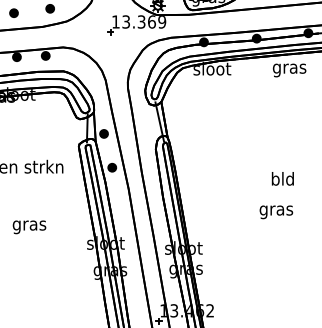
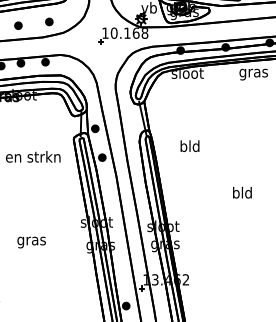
text: (144, 21) -> (129, 32), 13.369 -> 10.168
text: (282, 178) -> (189, 145), moved
text: (276, 209) -> (242, 193), gras -> bld
text: (29, 227) -> (31, 242), moved

